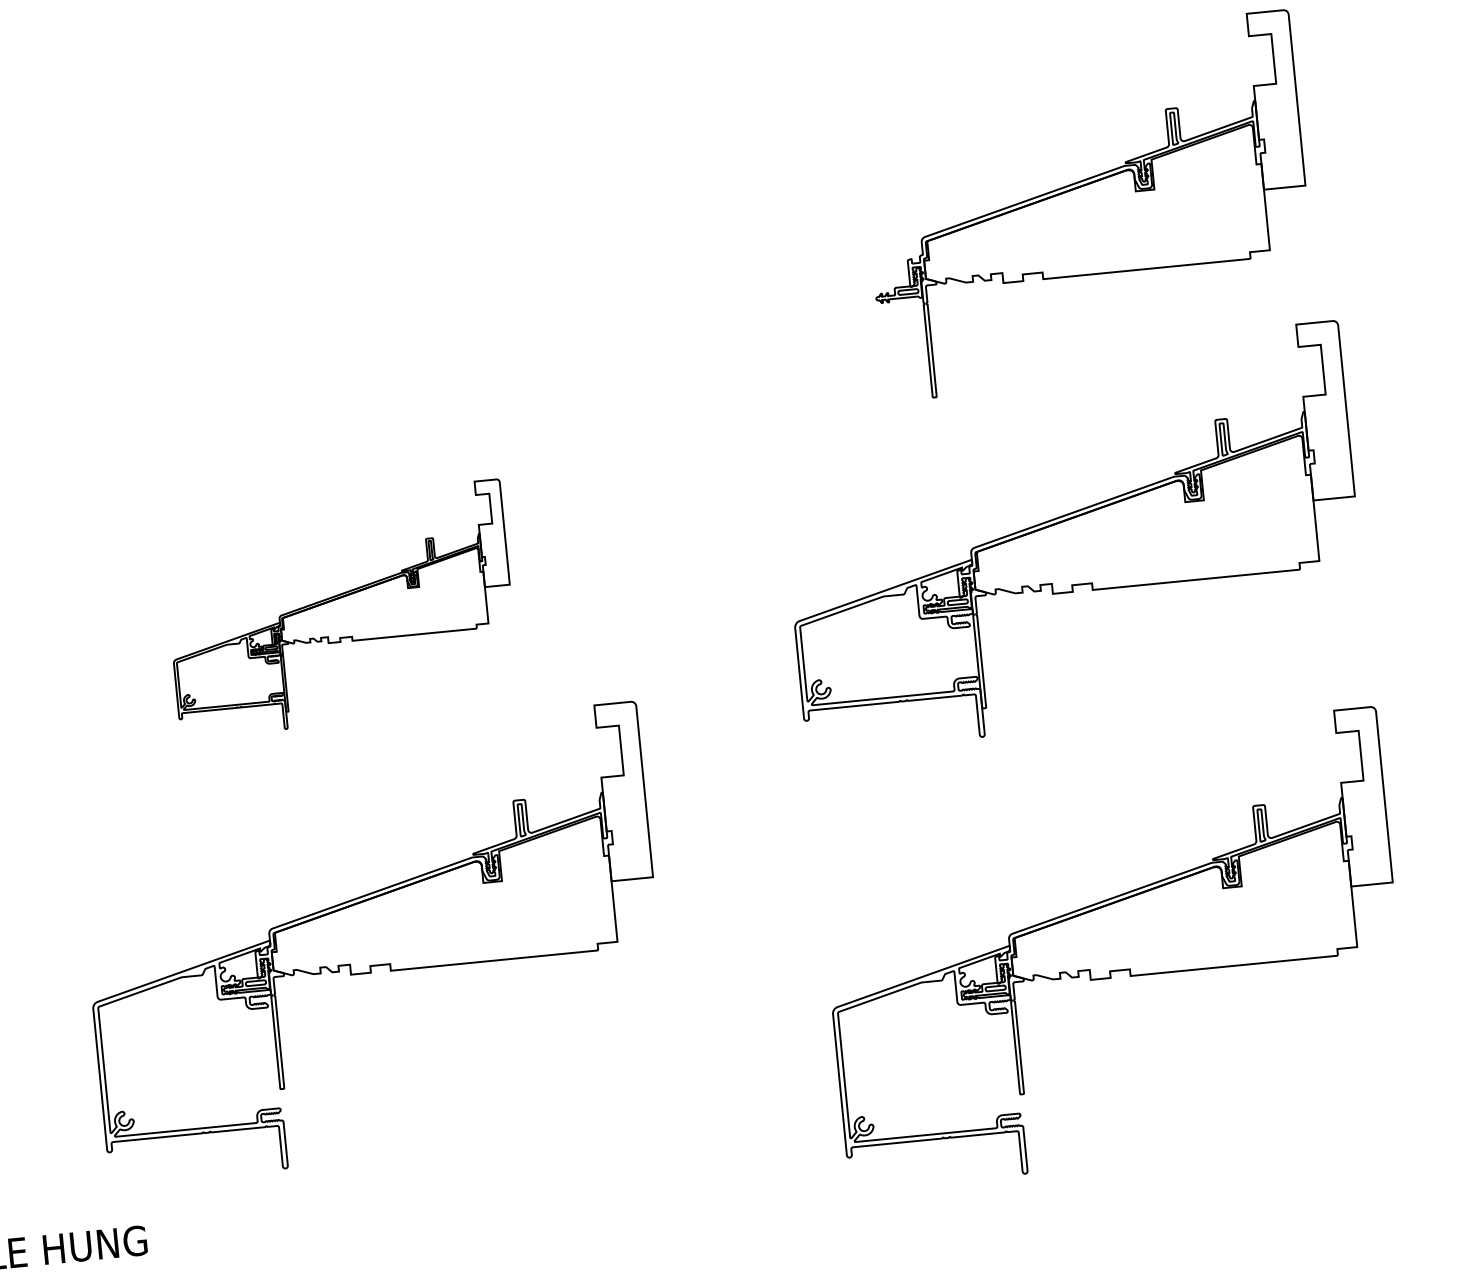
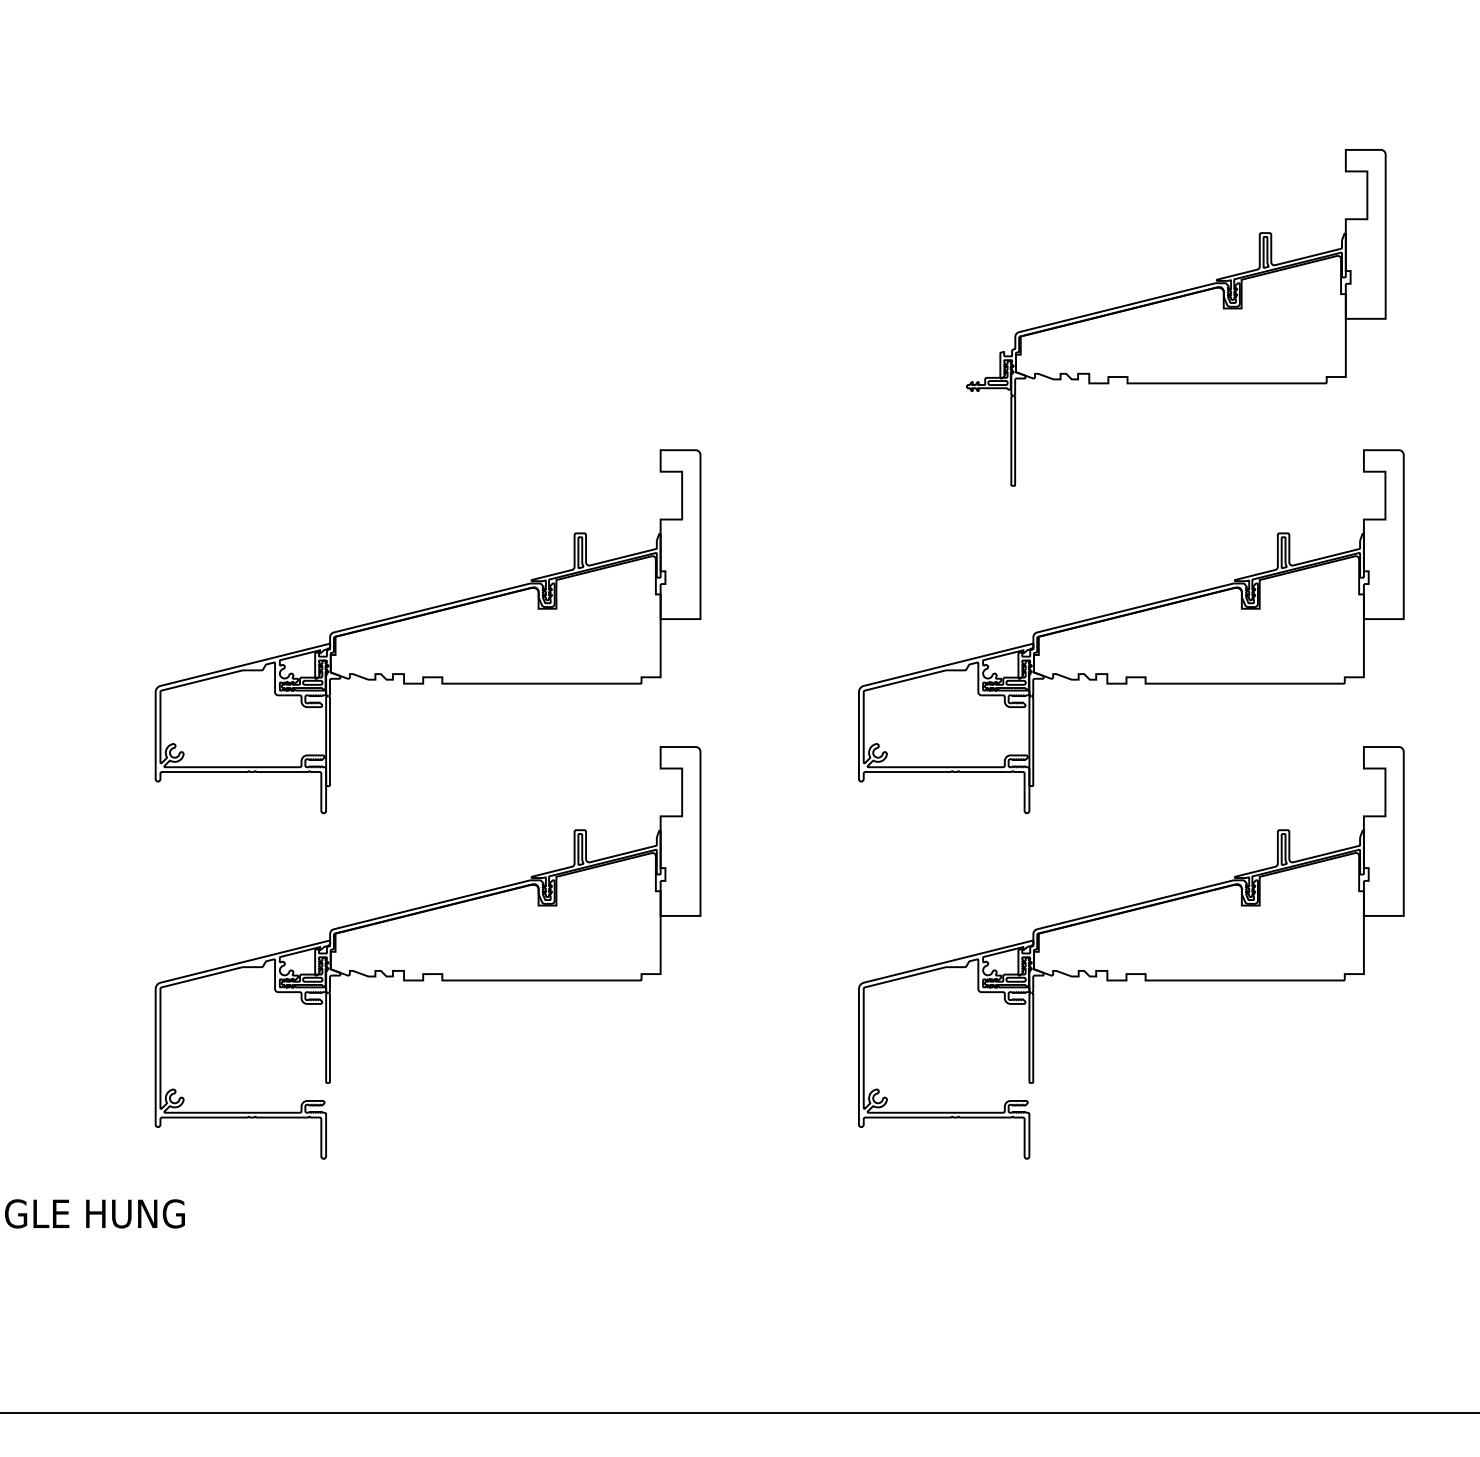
part: (339, 608) -> (427, 631), size x1.67
part: (1113, 948) -> (1131, 952), moved

